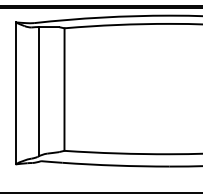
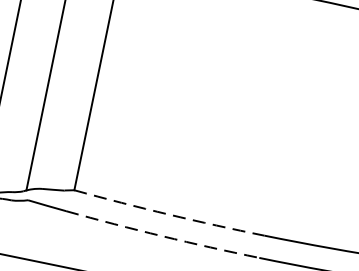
arc: (117, 153) -> (169, 214), solid -> dashed
arc: (115, 165) -> (161, 235), solid -> dashed

